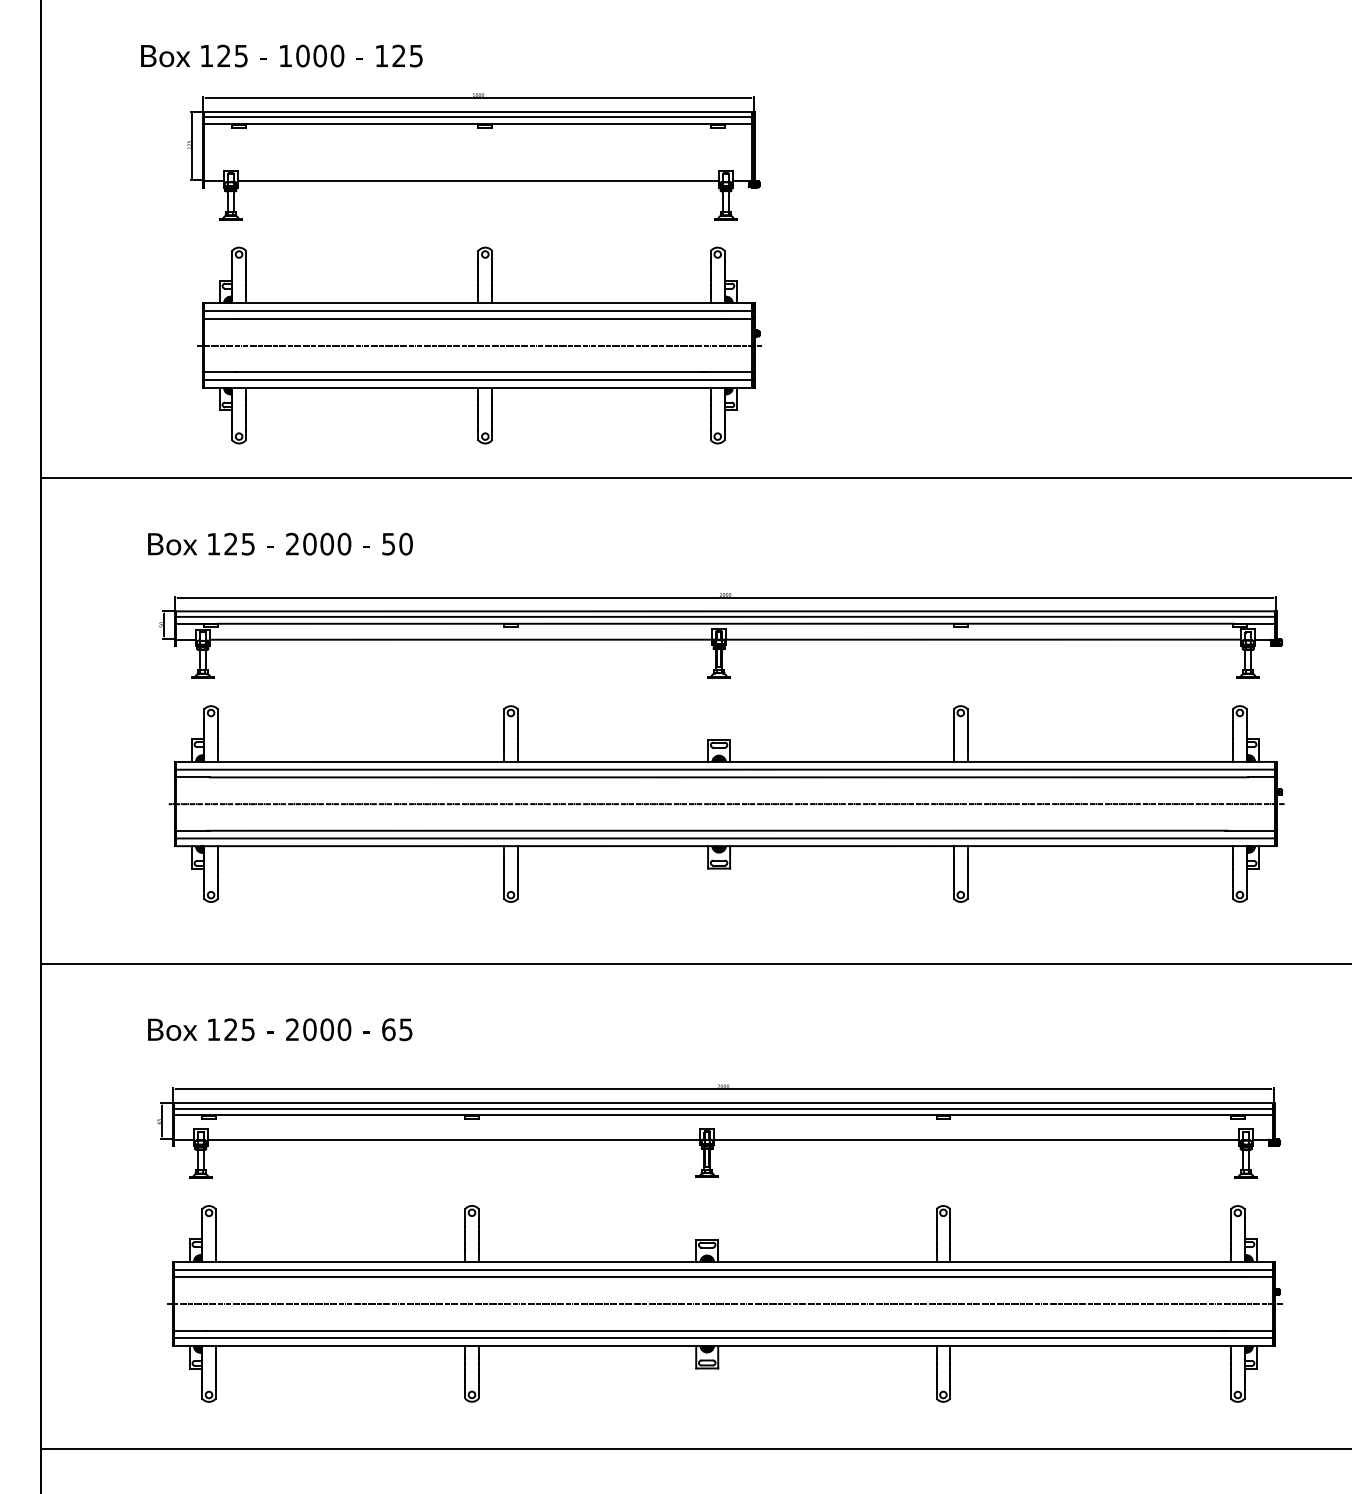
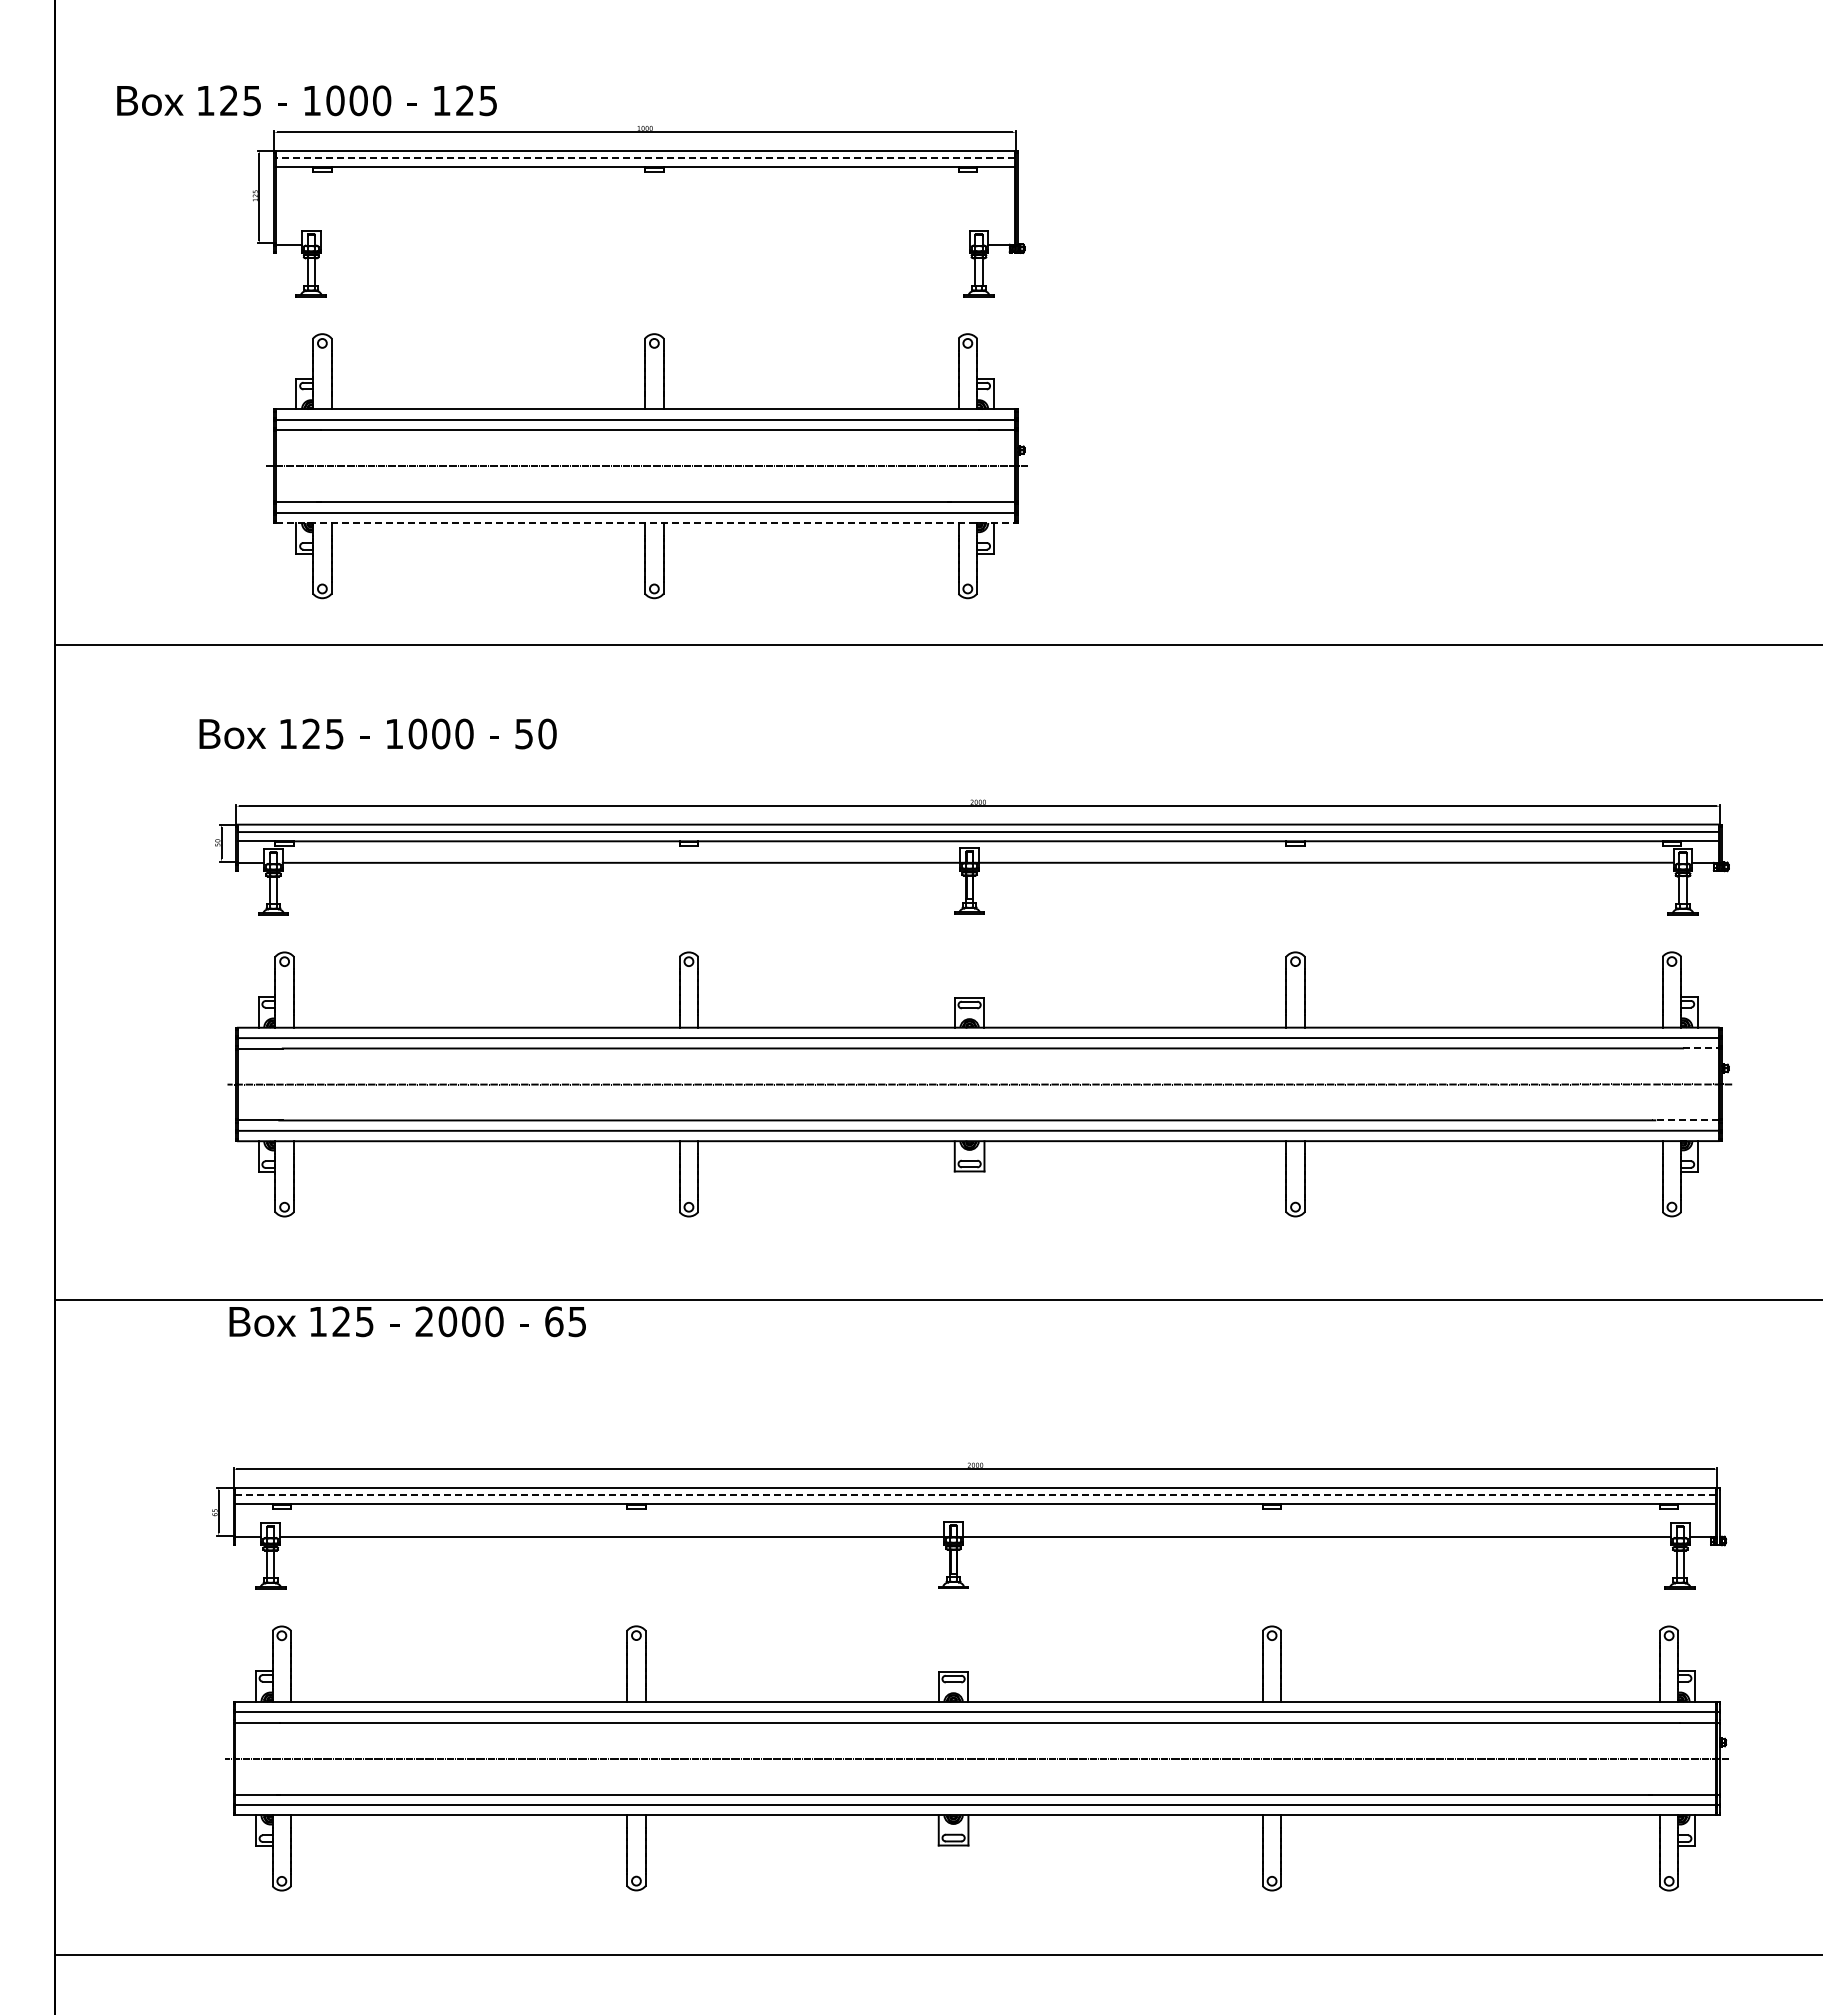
text: (281, 55) -> (306, 100), moved
line: (477, 117) -> (644, 158), solid -> dashed
line: (477, 181) -> (644, 244), removed
line: (478, 387) -> (645, 522), solid -> dashed
text: (291, 543) -> (393, 733), 2000 -> 1000
line: (1261, 777) -> (1700, 1048), solid -> dashed
line: (1249, 830) -> (1684, 1120), solid -> dashed
text: (279, 1029) -> (407, 1321), moved
line: (723, 1108) -> (975, 1495), solid -> dashed

